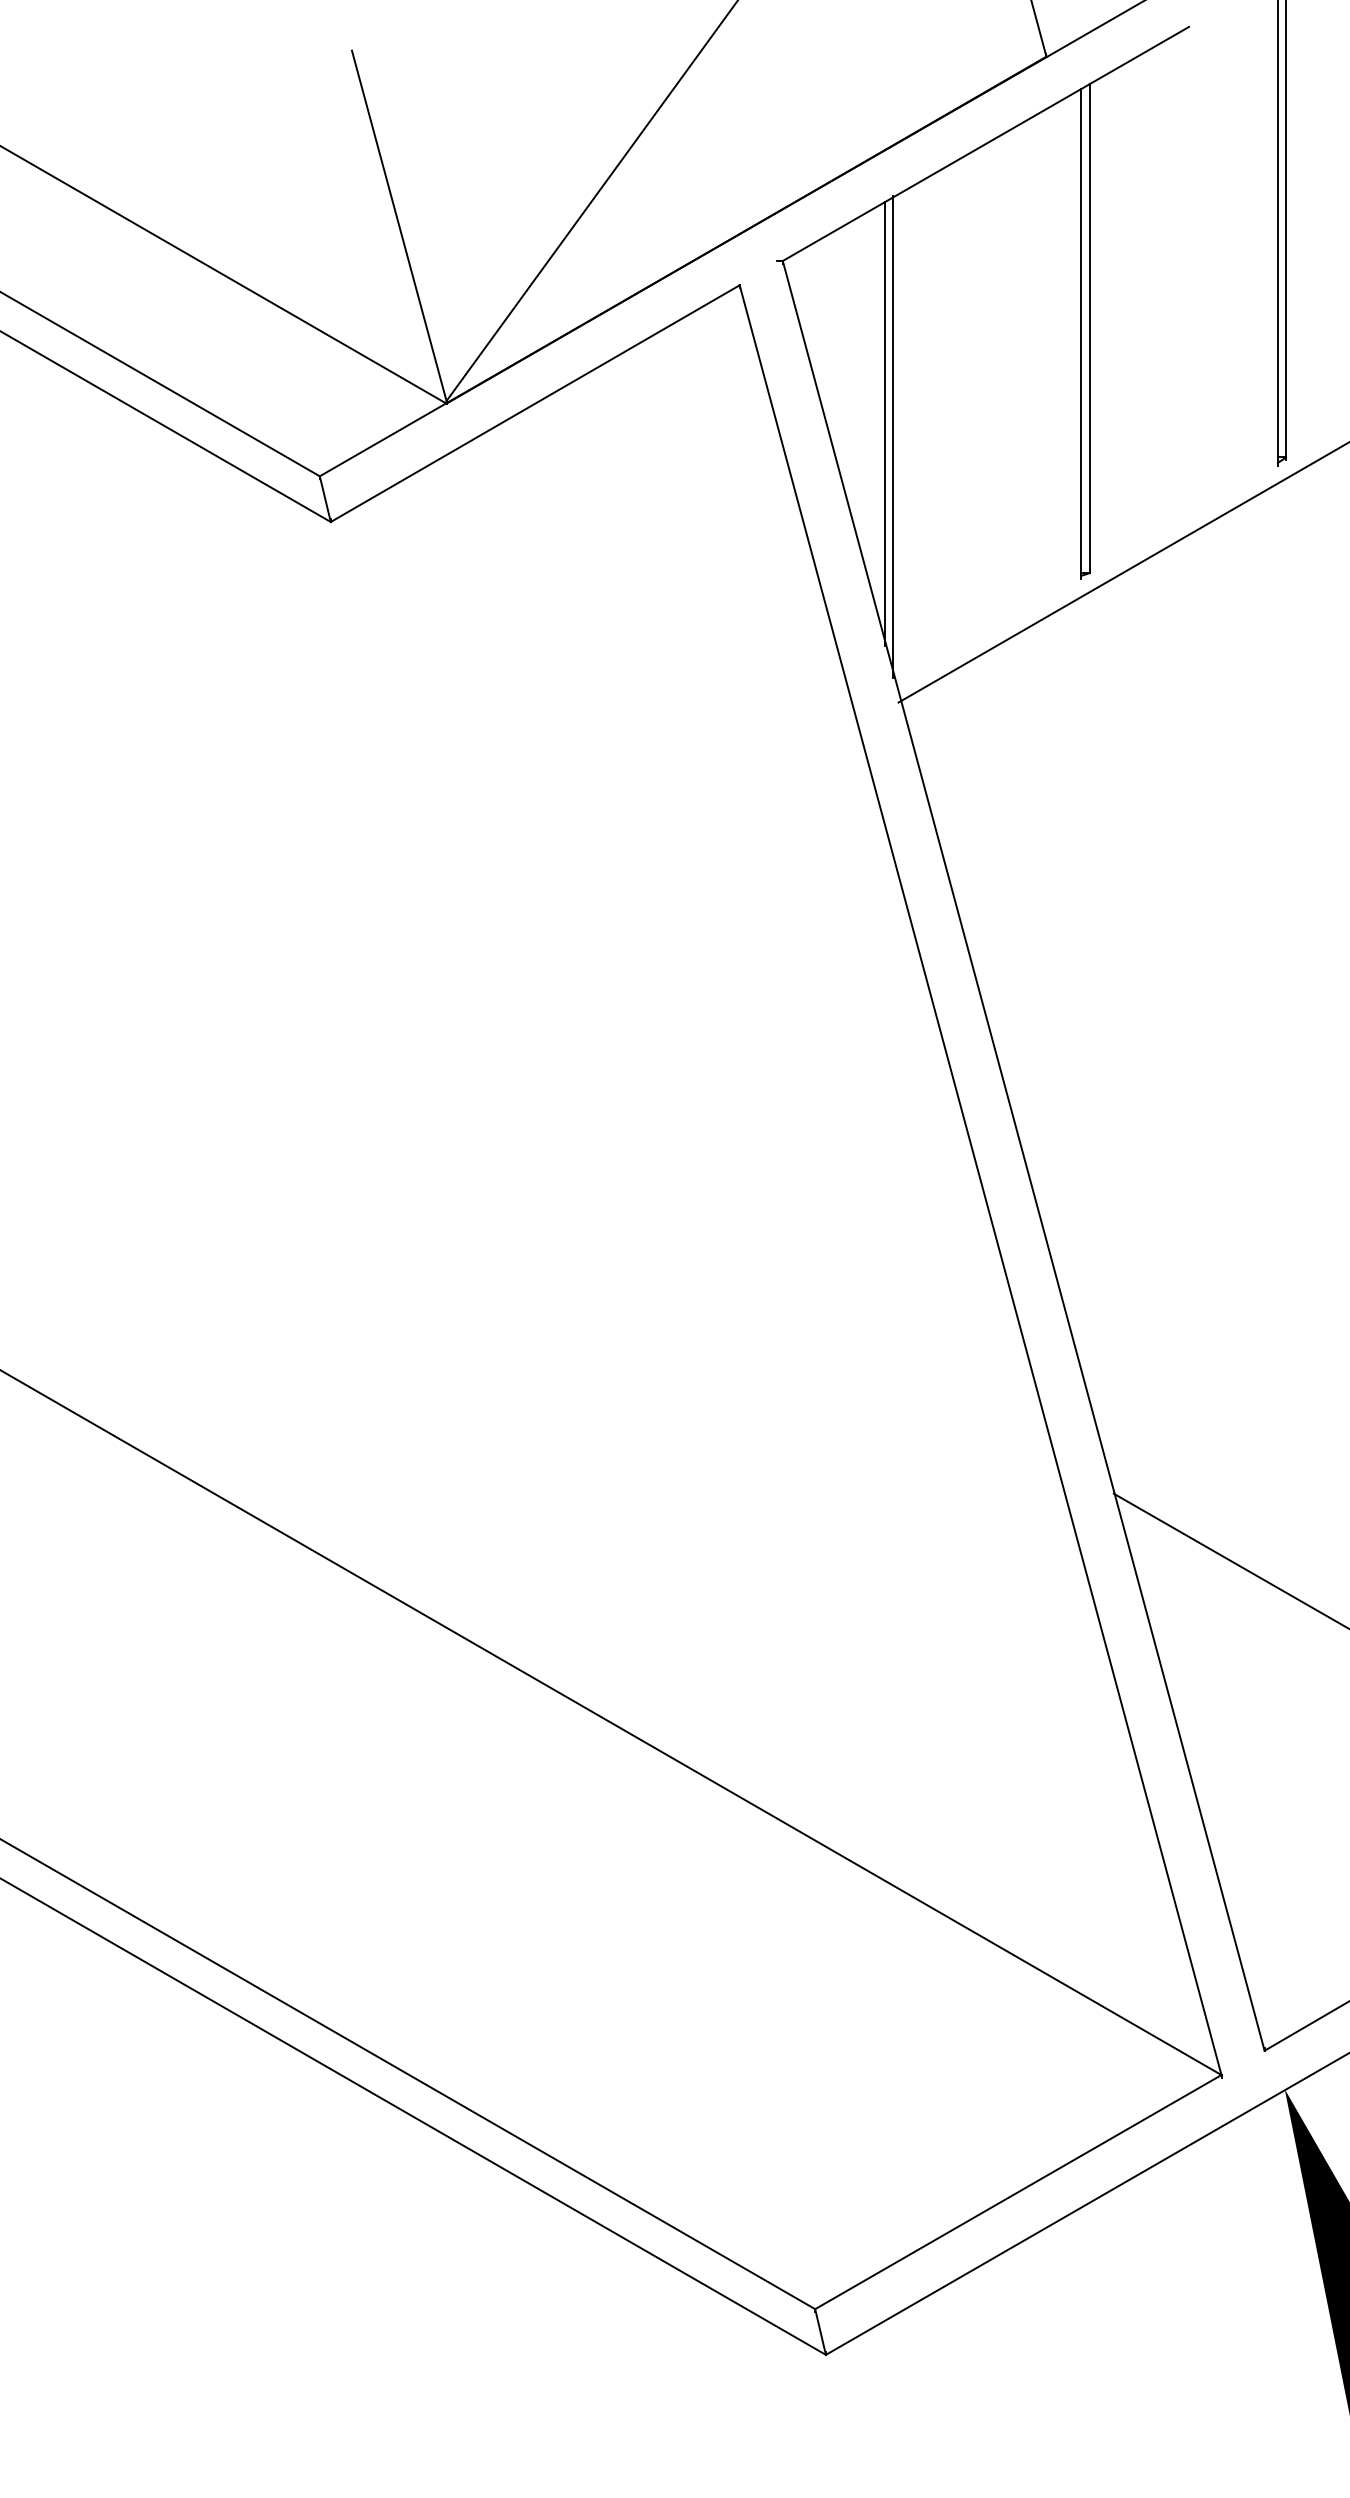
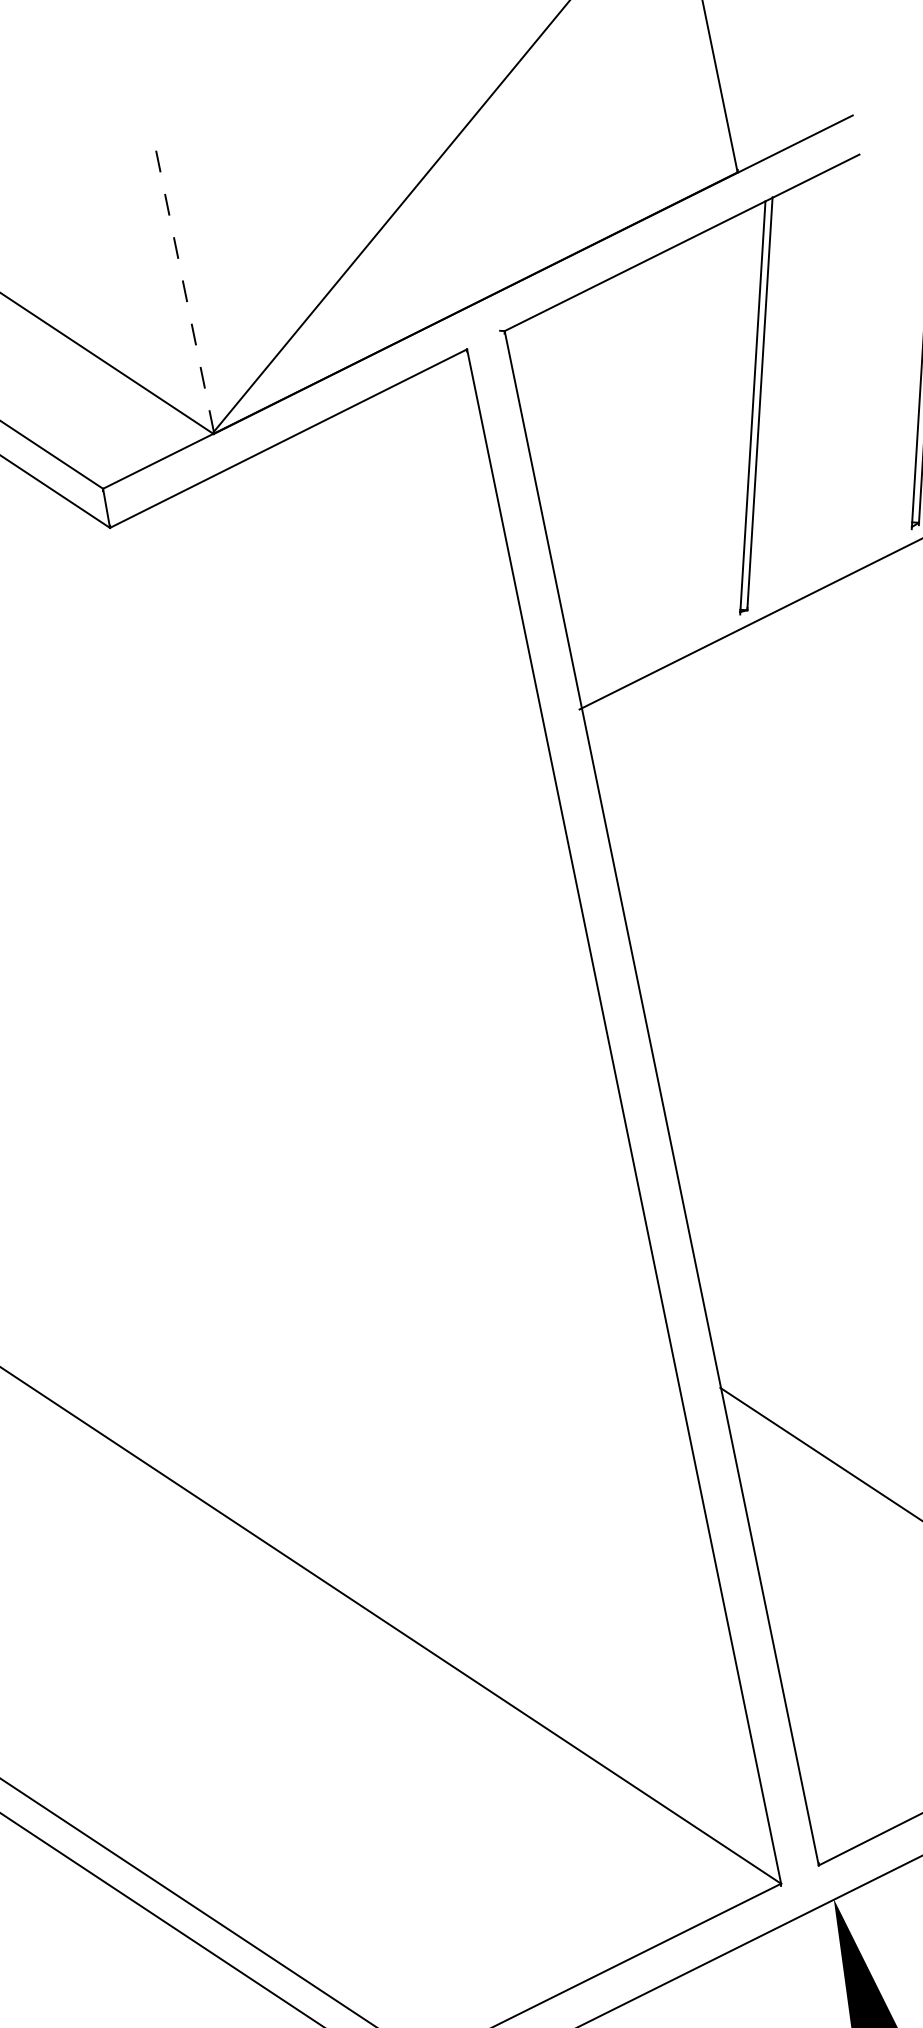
line: (399, 225) -> (183, 281), solid -> dashed
line: (884, 423) -> (582, 473), removed
line: (893, 437) -> (588, 485), removed

